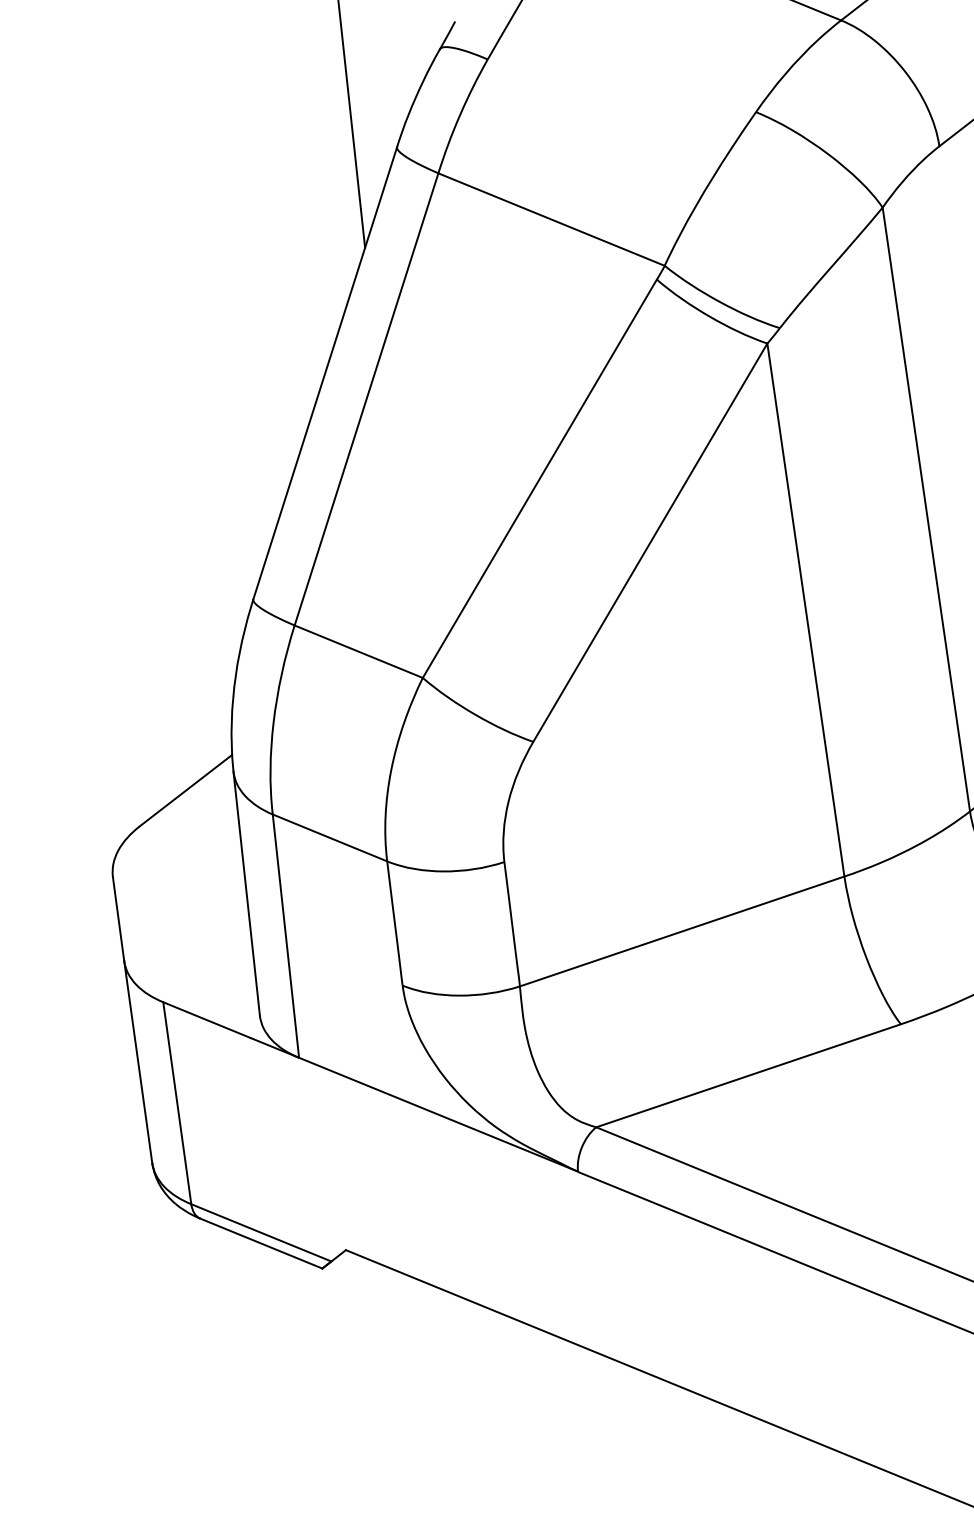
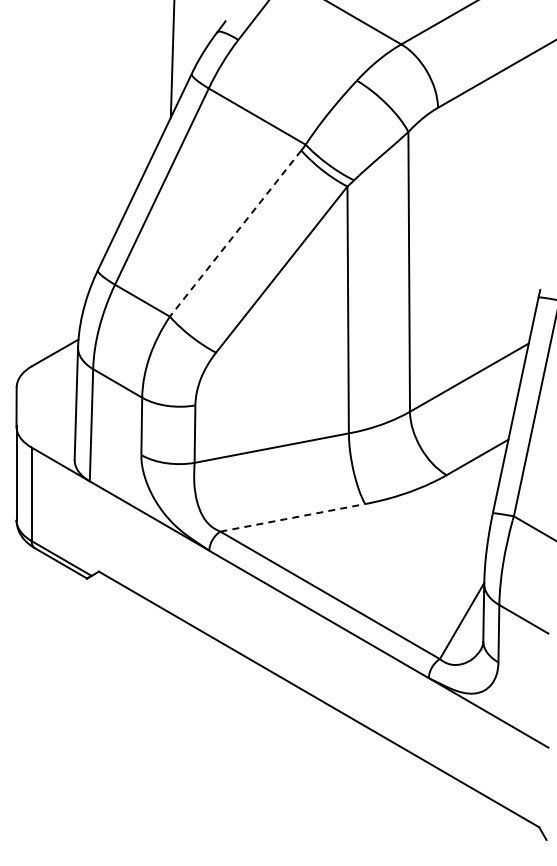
line: (539, 478) -> (235, 233), solid -> dashed
line: (747, 1075) -> (292, 517), solid -> dashed

